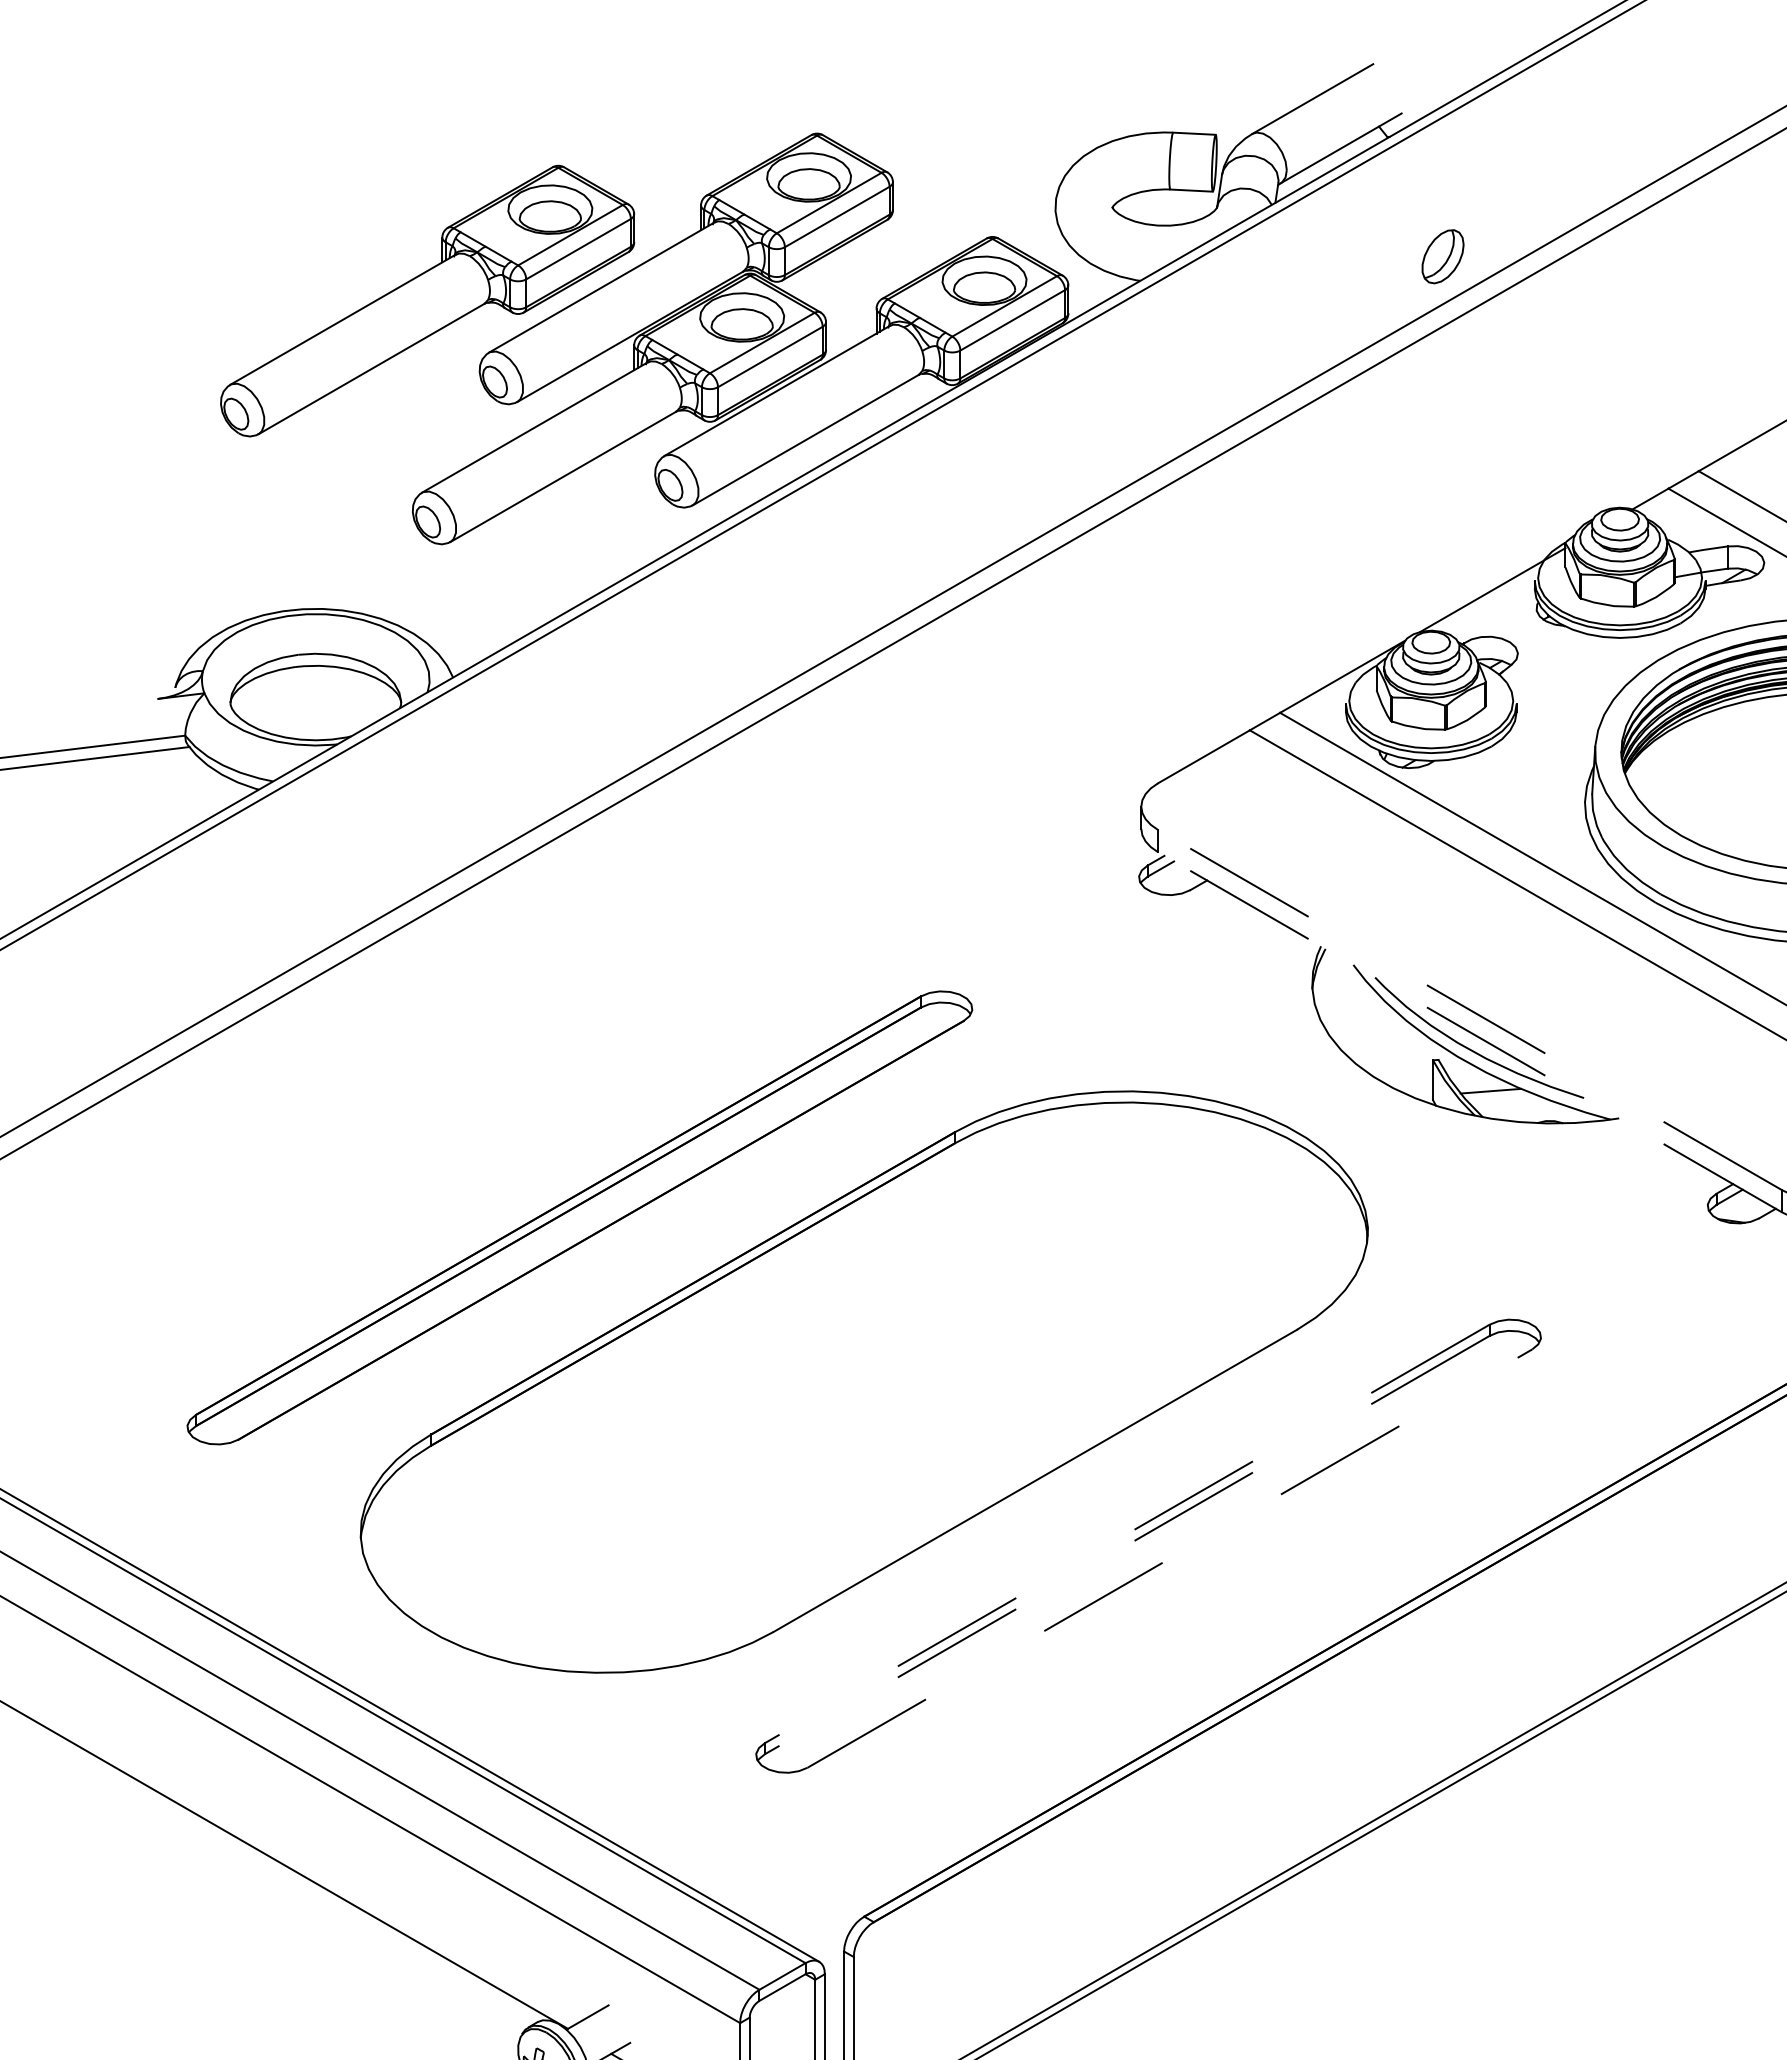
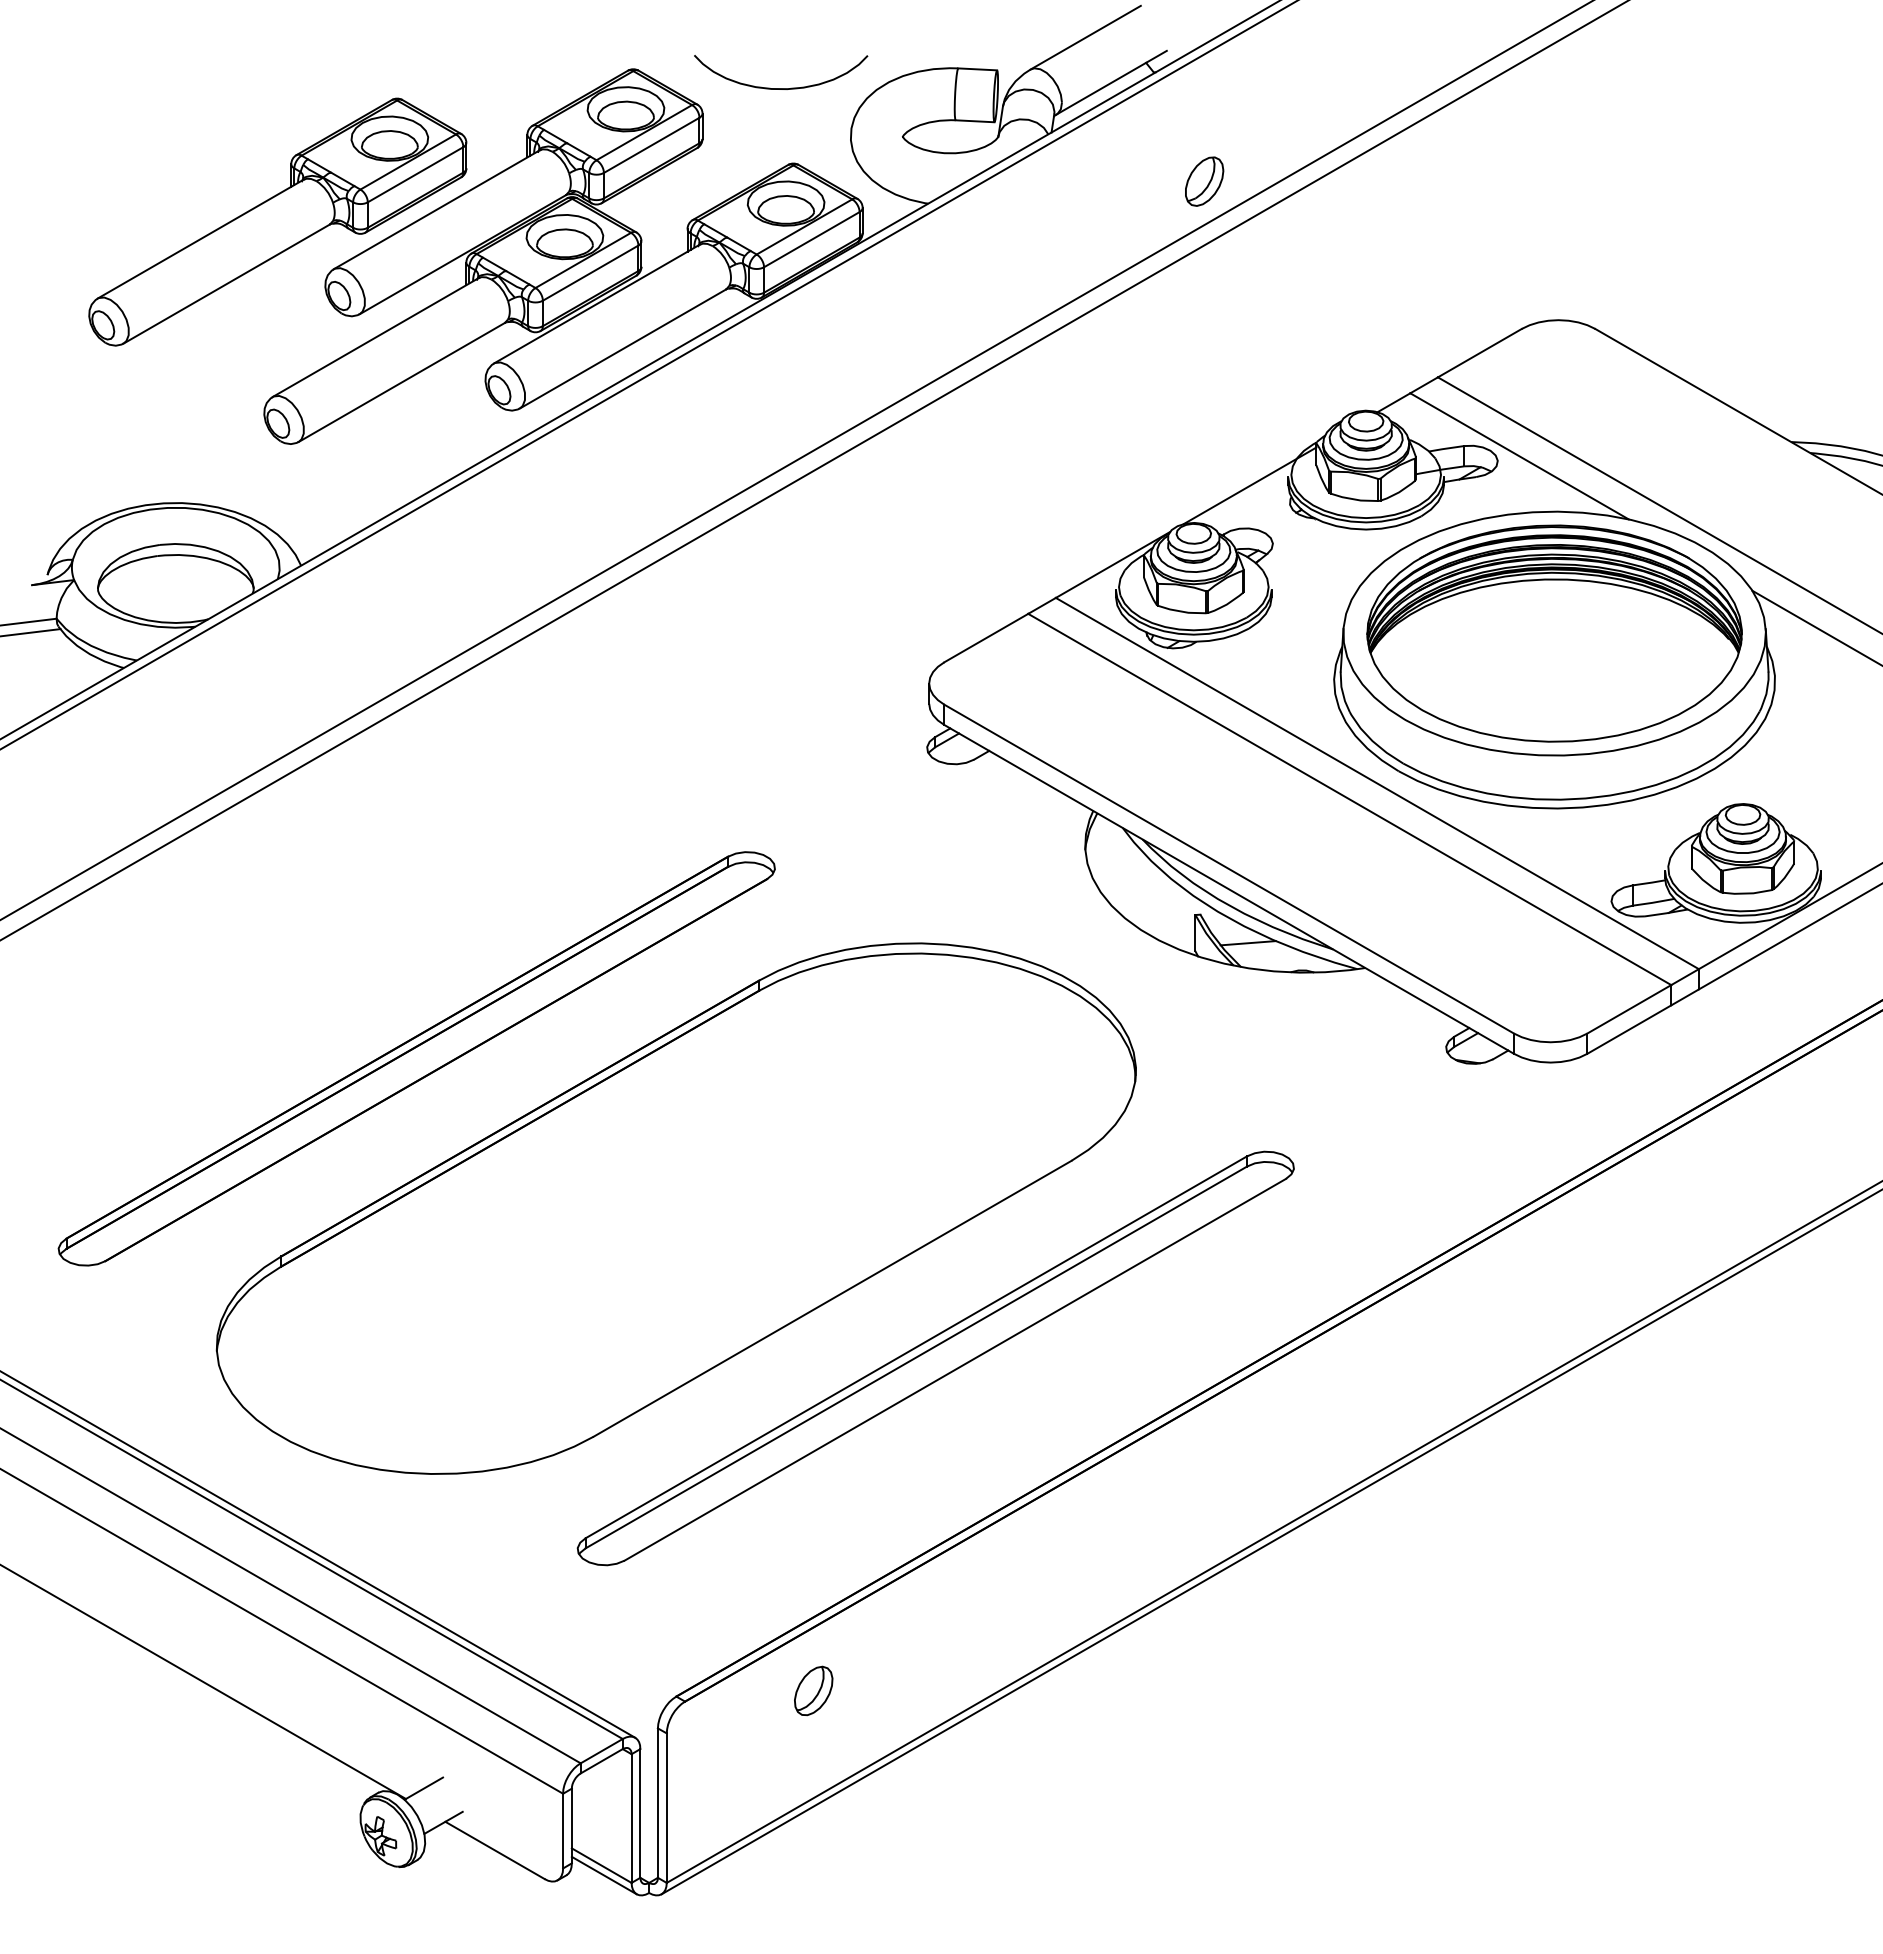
curve: (979, 154) -> (781, 88), added
line: (1470, 1010) -> (1229, 869), dashed -> solid
line: (1470, 1032) -> (1229, 889), dashed -> solid
line: (1127, 1534) -> (916, 1347), dashed -> solid
line: (1127, 1545) -> (916, 1357), dashed -> solid
line: (1170, 1558) -> (955, 1369), dashed -> solid
part: (1014, 1910) -> (813, 1690), added

